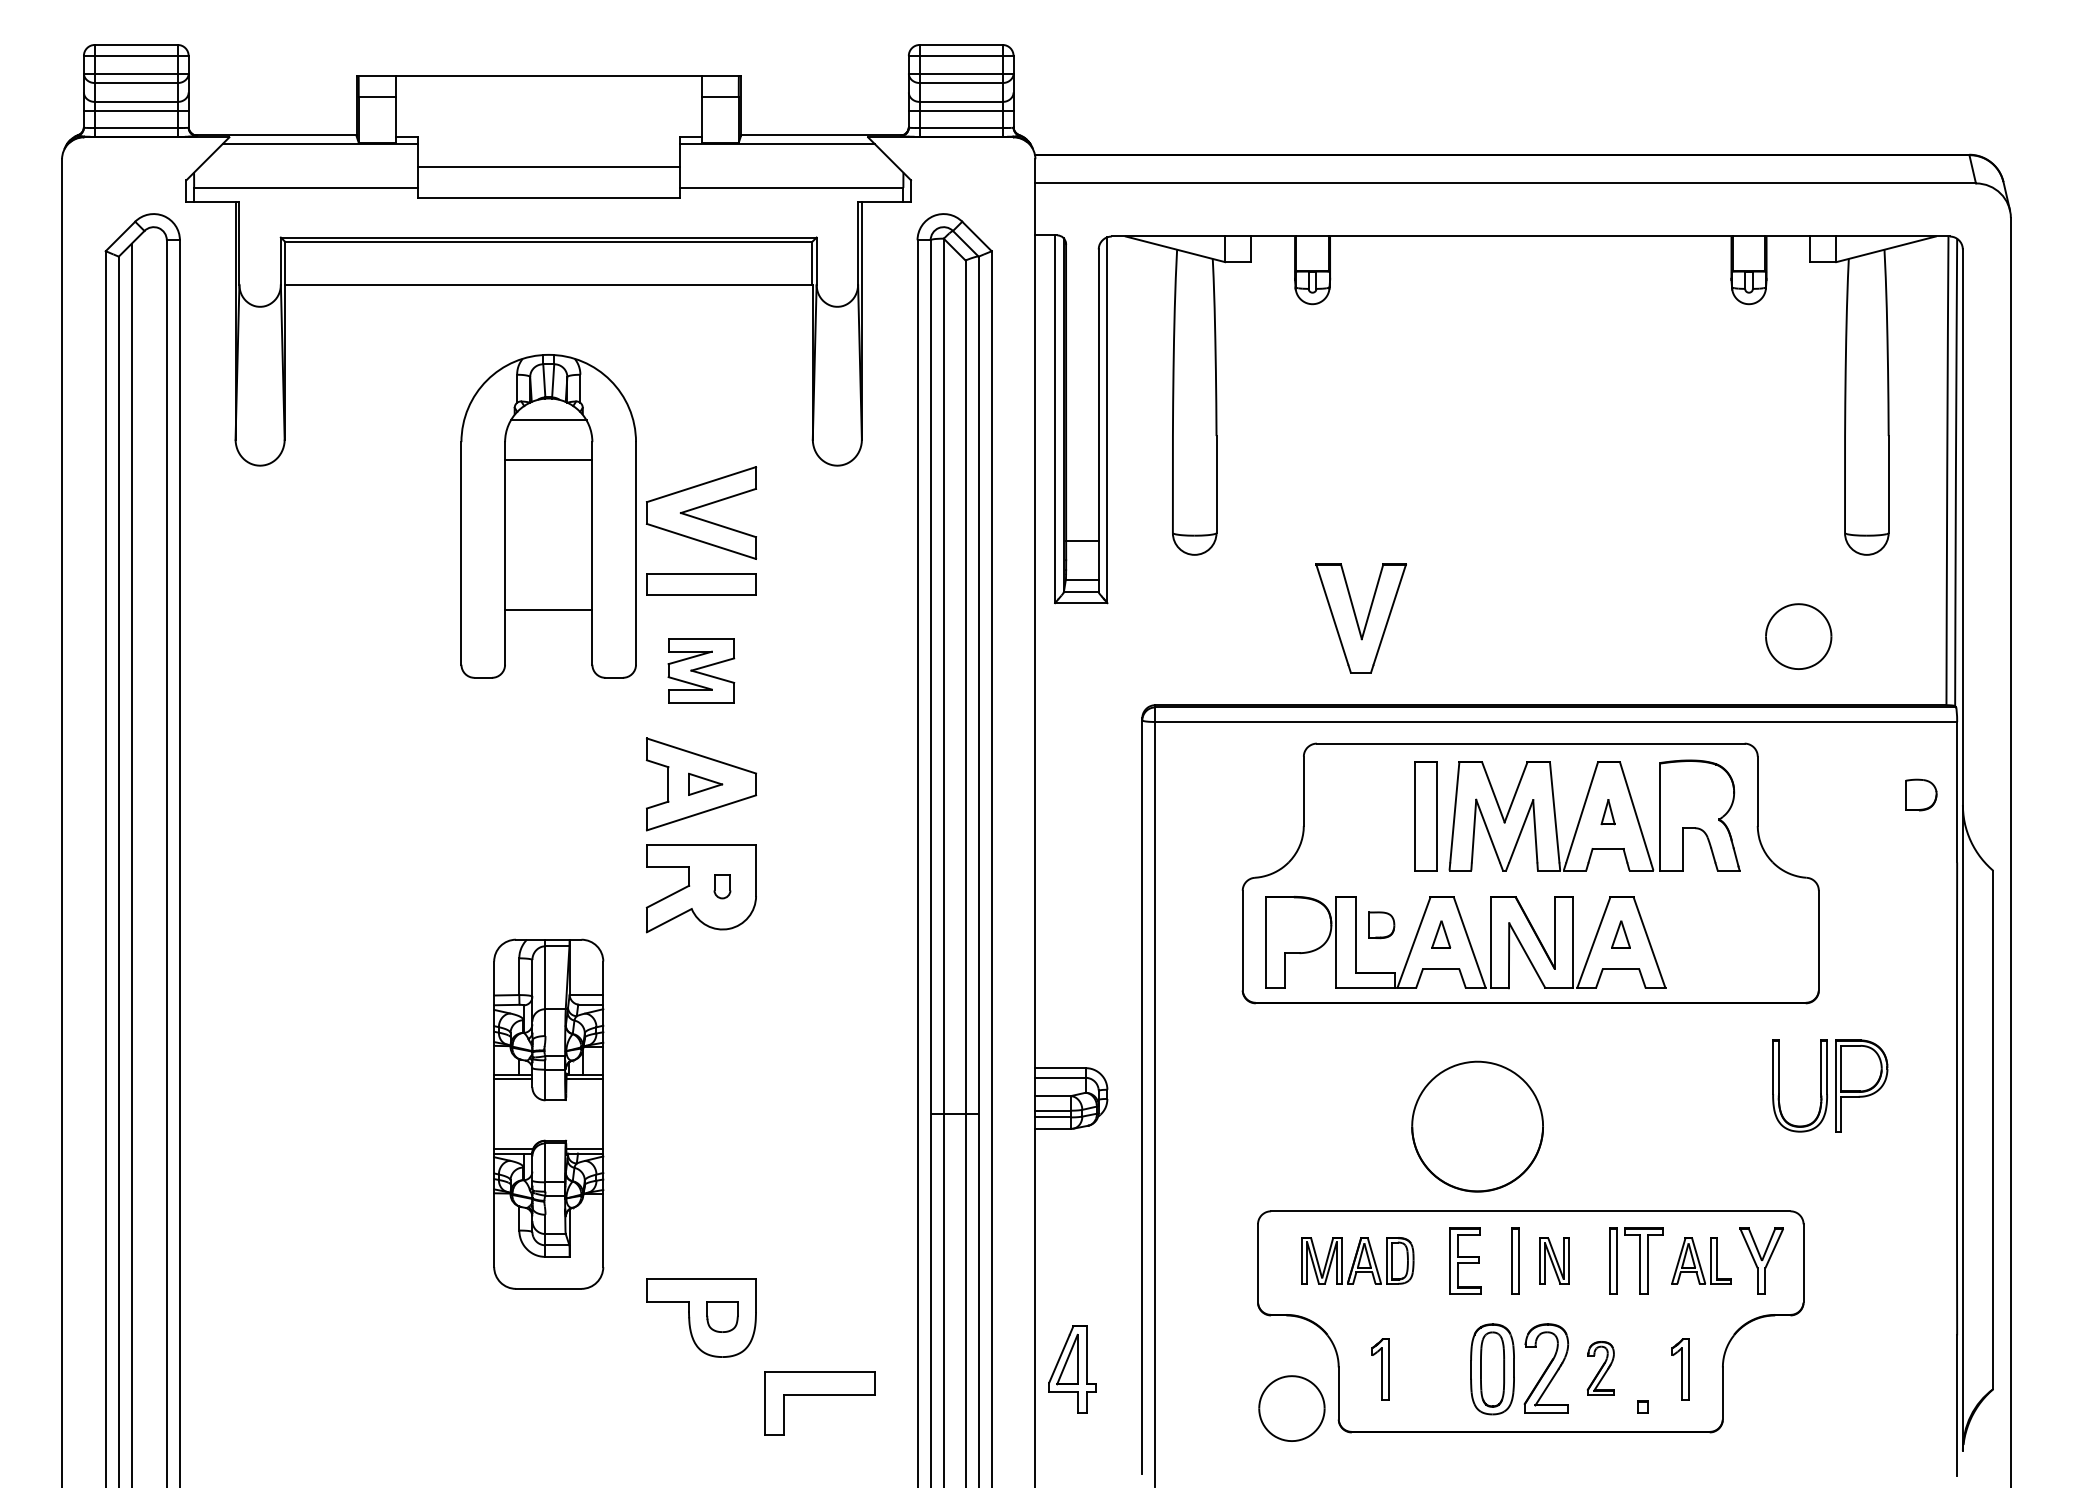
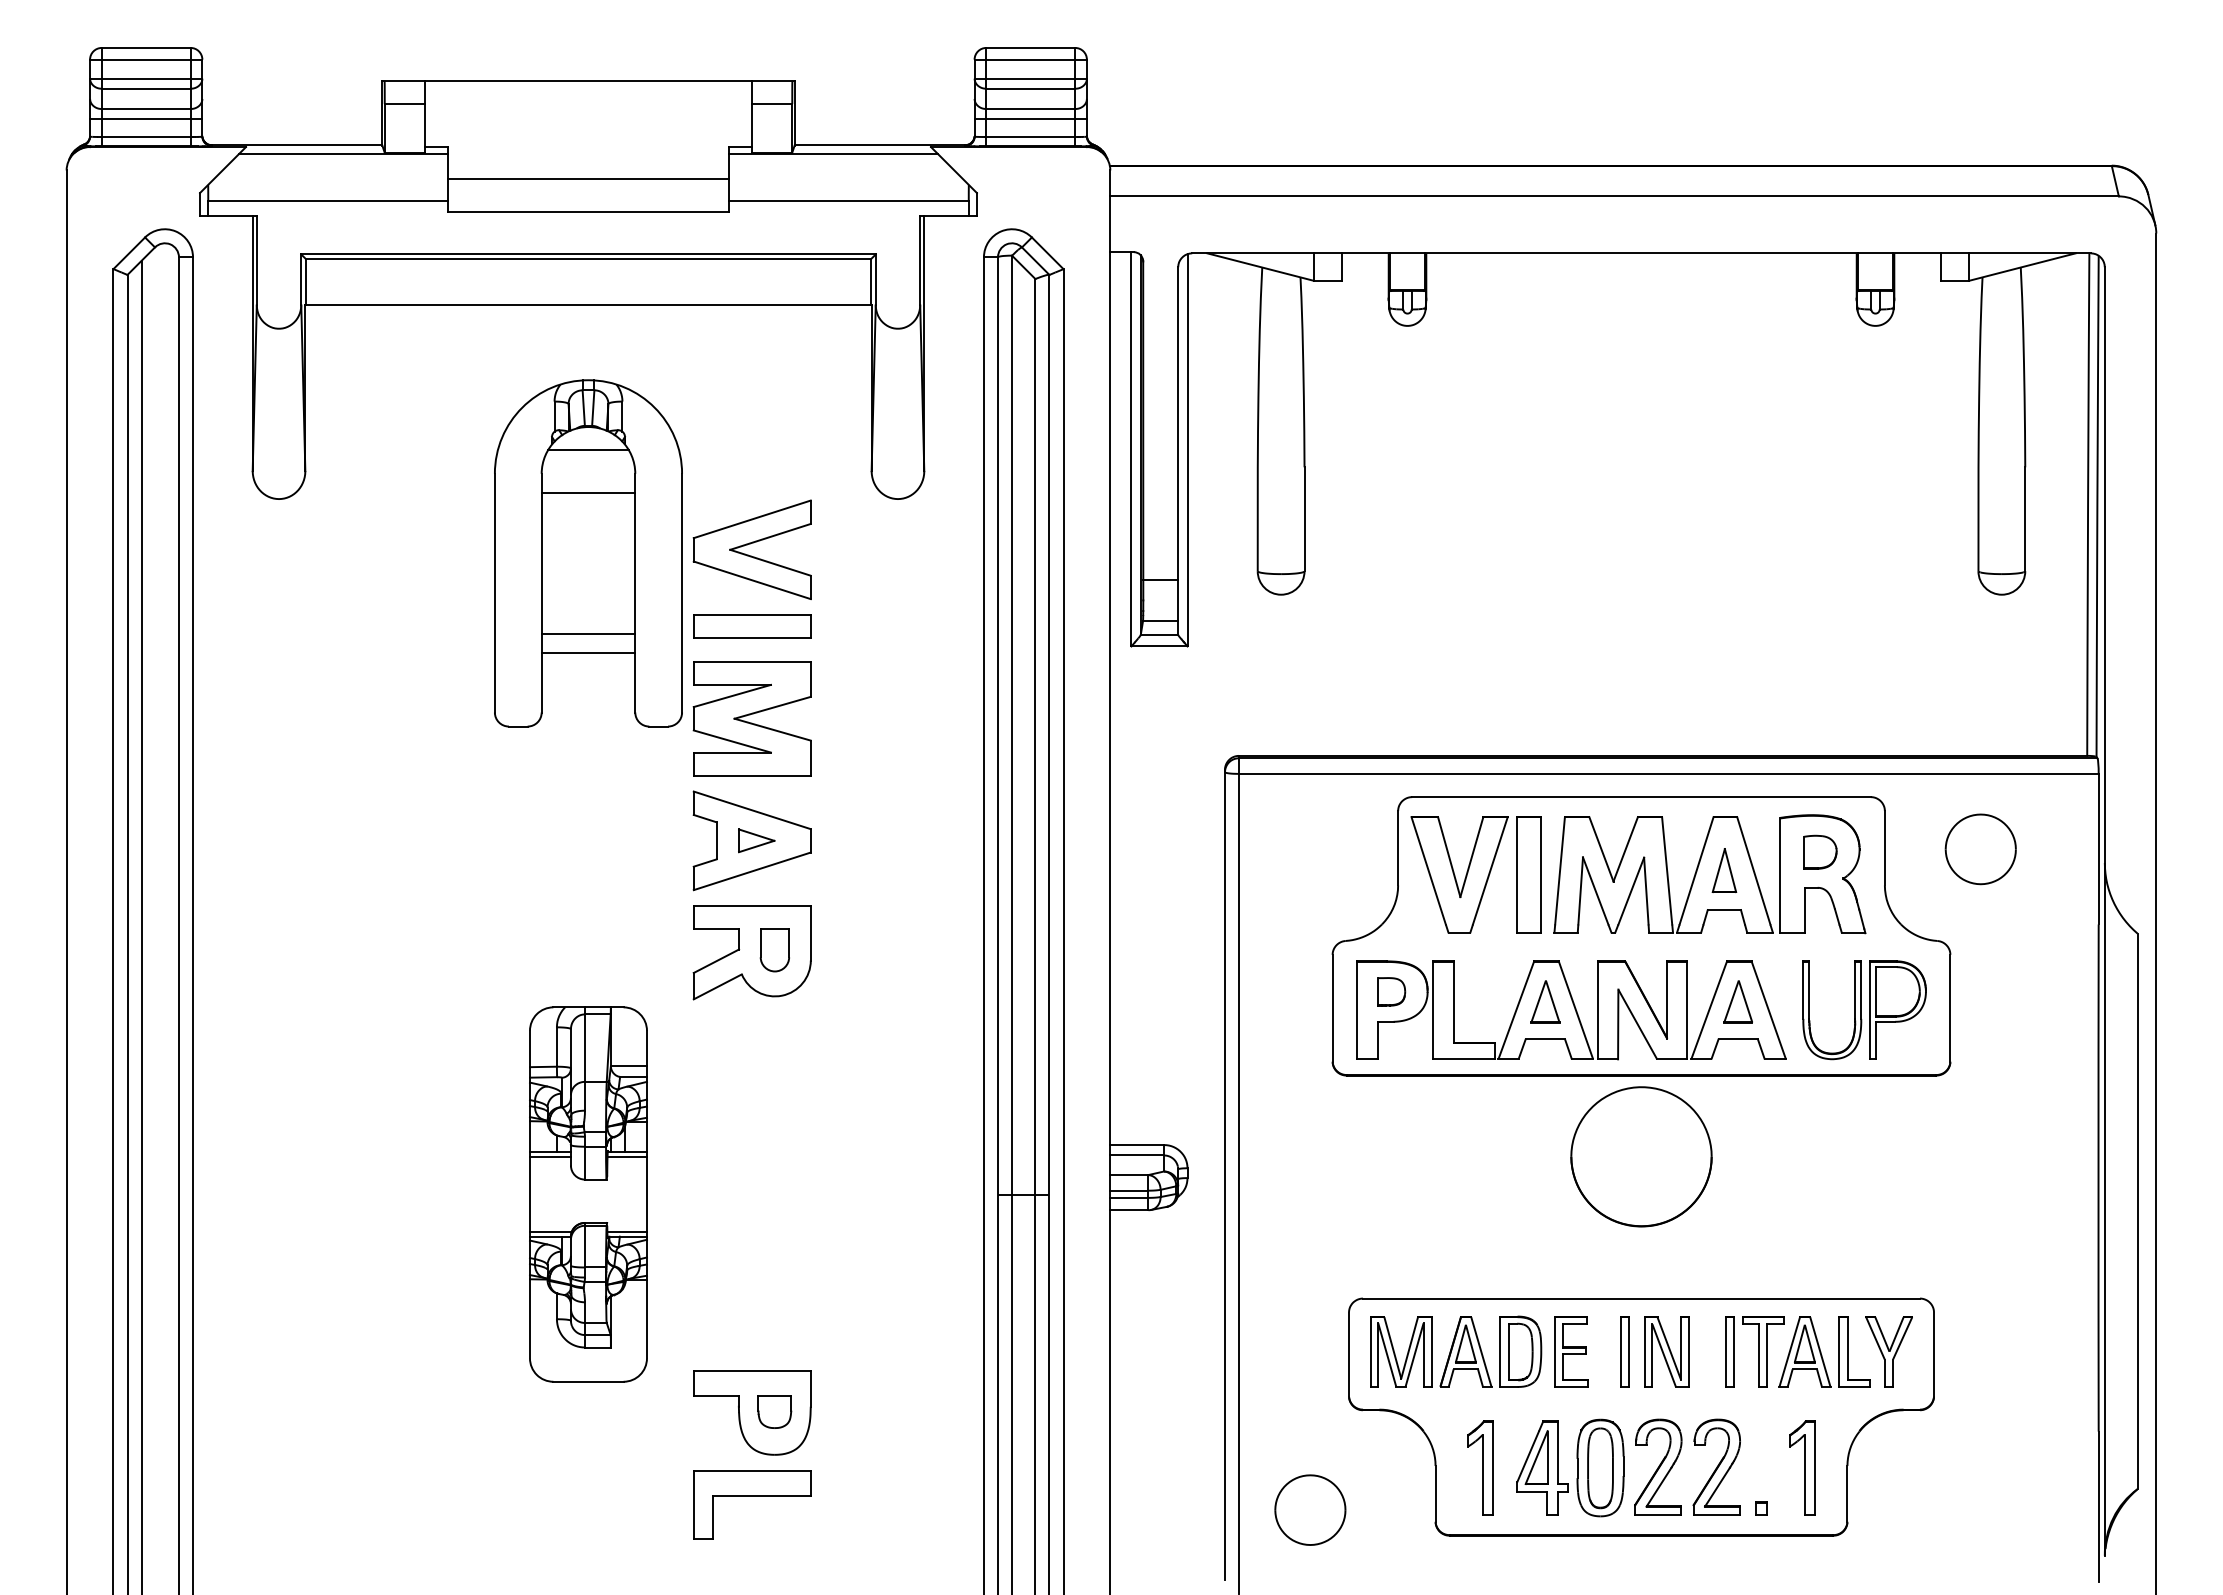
line: (548, 591) -> (588, 633), added
part: (1361, 618) -> (1459, 874), moved
part: (1798, 636) -> (1980, 849), moved
part: (700, 670) -> (751, 718), size x1.67
part: (1921, 794) -> (1820, 851), moved
part: (1608, 812) -> (1724, 870), size x1.67
part: (722, 886) -> (774, 950), size x1.67
part: (1381, 924) -> (1391, 991), moved
part: (1441, 934) -> (1545, 1001), size x1.43
part: (1620, 934) -> (1737, 1001), size x1.43
part: (1830, 1086) -> (1864, 1010), moved
part: (1477, 1126) -> (1641, 1156), moved
part: (1358, 1260) -> (1456, 1351), size x1.43
part: (1554, 1260) -> (1666, 1351), size x1.43
part: (1701, 1260) -> (1824, 1351), size x1.43
part: (1600, 1367) -> (1716, 1466), size x1.67
part: (1072, 1368) -> (1542, 1467), moved
part: (1380, 1368) -> (1480, 1467), size x1.43
part: (1680, 1368) -> (1802, 1467), size x1.43
part: (820, 1395) -> (752, 1496), moved
part: (1292, 1408) -> (1310, 1509), moved

